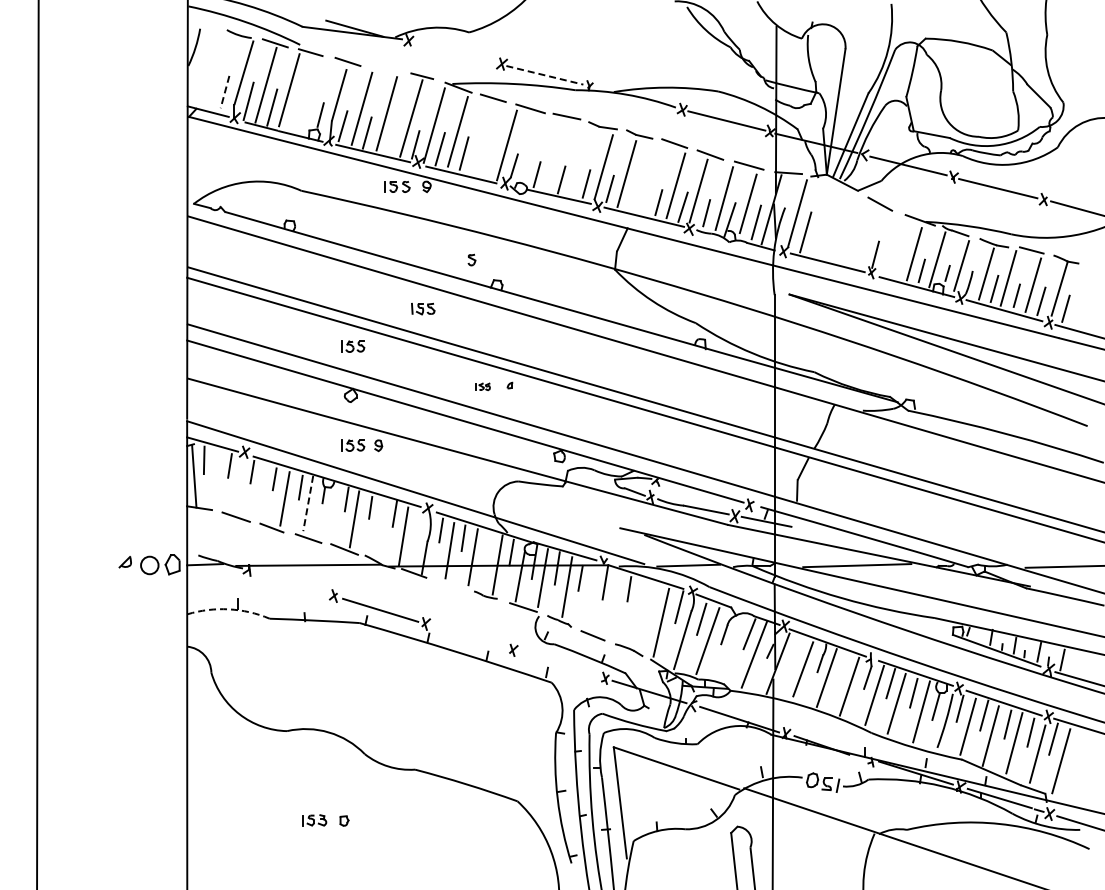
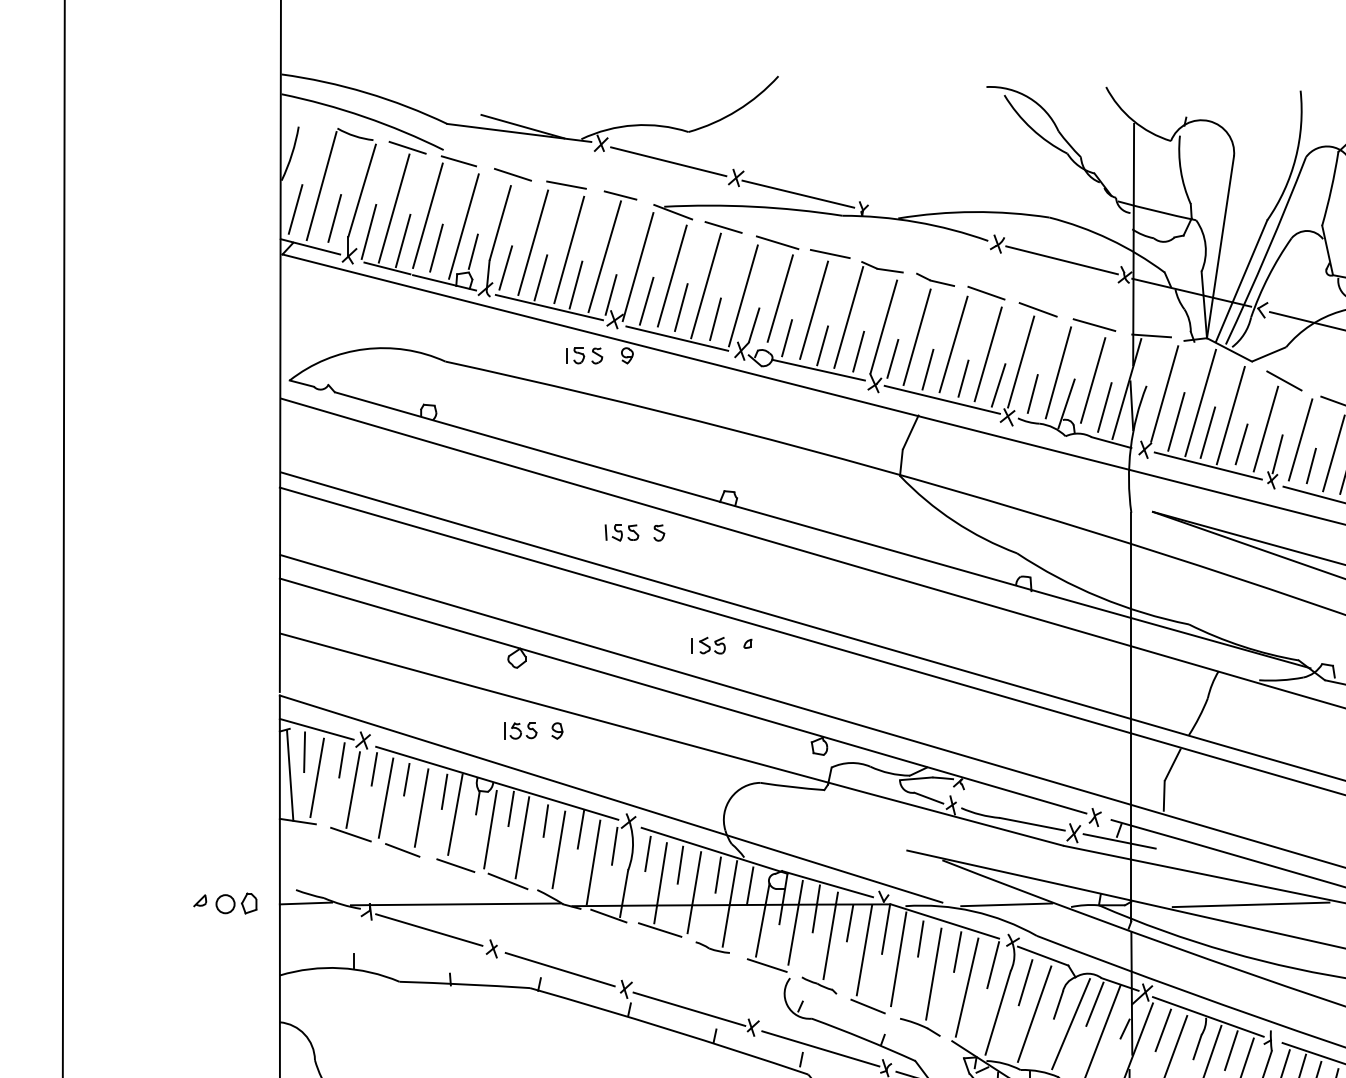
line: (455, 52) -> (668, 161), added
line: (384, 68) -> (565, 184), added
line: (215, 69) -> (320, 185), added
line: (544, 75) -> (797, 194), dashed -> solid
line: (197, 85) -> (294, 208), added
line: (225, 92) -> (335, 219), dashed -> solid
line: (313, 97) -> (462, 226), added
line: (294, 112) -> (435, 248), added
line: (391, 137) -> (576, 284), added
line: (480, 138) -> (705, 285), added
line: (532, 147) -> (780, 298), added
line: (555, 154) -> (813, 308), added
line: (579, 160) -> (848, 317), added
line: (487, 161) -> (715, 319), added
line: (651, 178) -> (952, 343), added
line: (634, 196) -> (928, 369), added
line: (822, 219) -> (1200, 403), added
line: (842, 227) -> (1229, 414), added
line: (867, 237) -> (1265, 429), added
line: (827, 239) -> (1207, 432), added
line: (891, 244) -> (1300, 439), added
line: (850, 247) -> (1241, 443), added
part: (471, 259) -> (658, 532), moved
line: (898, 262) -> (1310, 465), added
part: (353, 346) -> (520, 587), removed
part: (483, 386) -> (709, 645), size x1.67
line: (212, 478) -> (316, 778), added
line: (237, 486) -> (352, 790), added
line: (260, 491) -> (386, 797), added
line: (308, 504) -> (455, 816), dashed -> solid
line: (332, 513) -> (490, 829), added
line: (418, 525) -> (615, 846), added
line: (379, 527) -> (558, 849), added
line: (489, 545) -> (718, 875), added
part: (149, 564) -> (225, 903), size x0.71
line: (289, 582) -> (428, 929), added
line: (449, 582) -> (660, 929), added
line: (590, 596) -> (864, 949), added
line: (654, 597) -> (957, 951), added
line: (613, 602) -> (897, 958), added
arc: (228, 609) -> (339, 968), dashed -> solid
line: (638, 613) -> (934, 974), added
line: (469, 637) -> (689, 1008), added
line: (733, 647) -> (1071, 1023), added
line: (796, 651) -> (1163, 1029), added
line: (560, 664) -> (820, 1048), added
line: (843, 665) -> (1231, 1049), added

